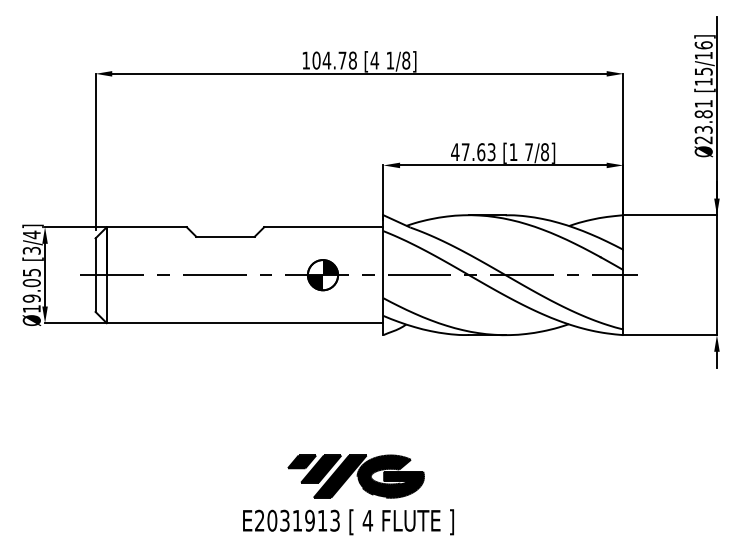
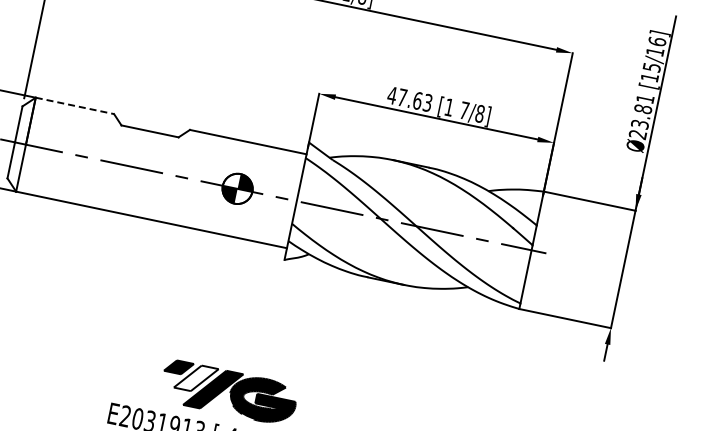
line: (146, 227) -> (74, 106), solid -> dashed
fill: (321, 468) -> (196, 377), removed

